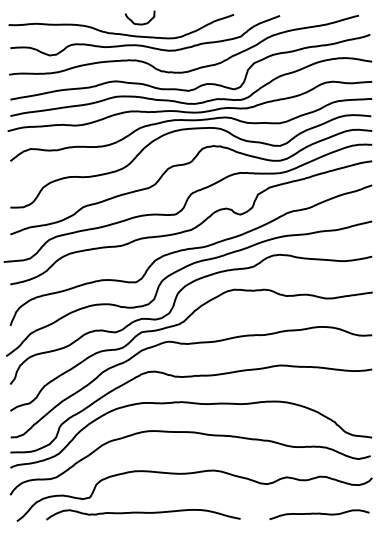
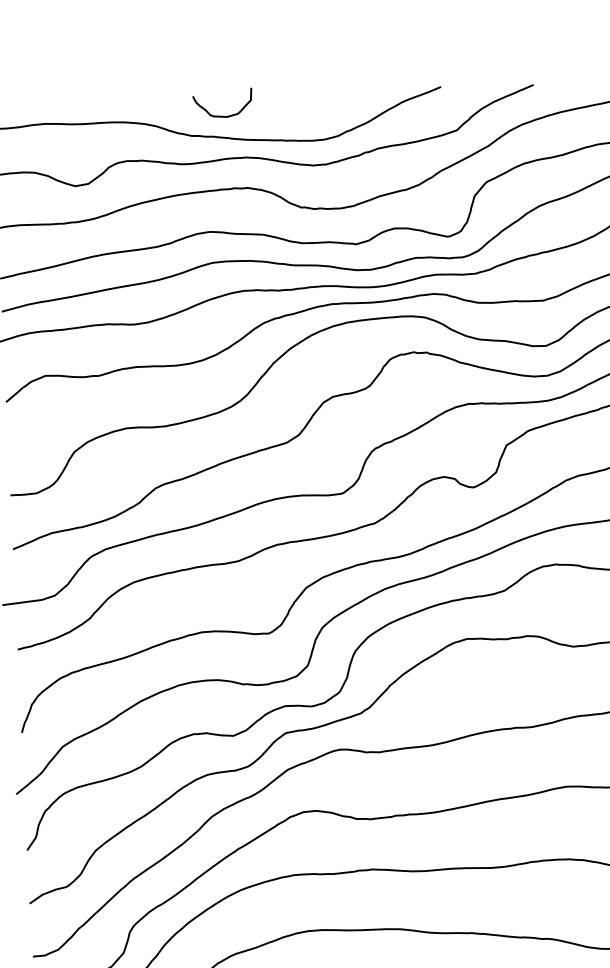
curve: (139, 23) -> (222, 114), moved

